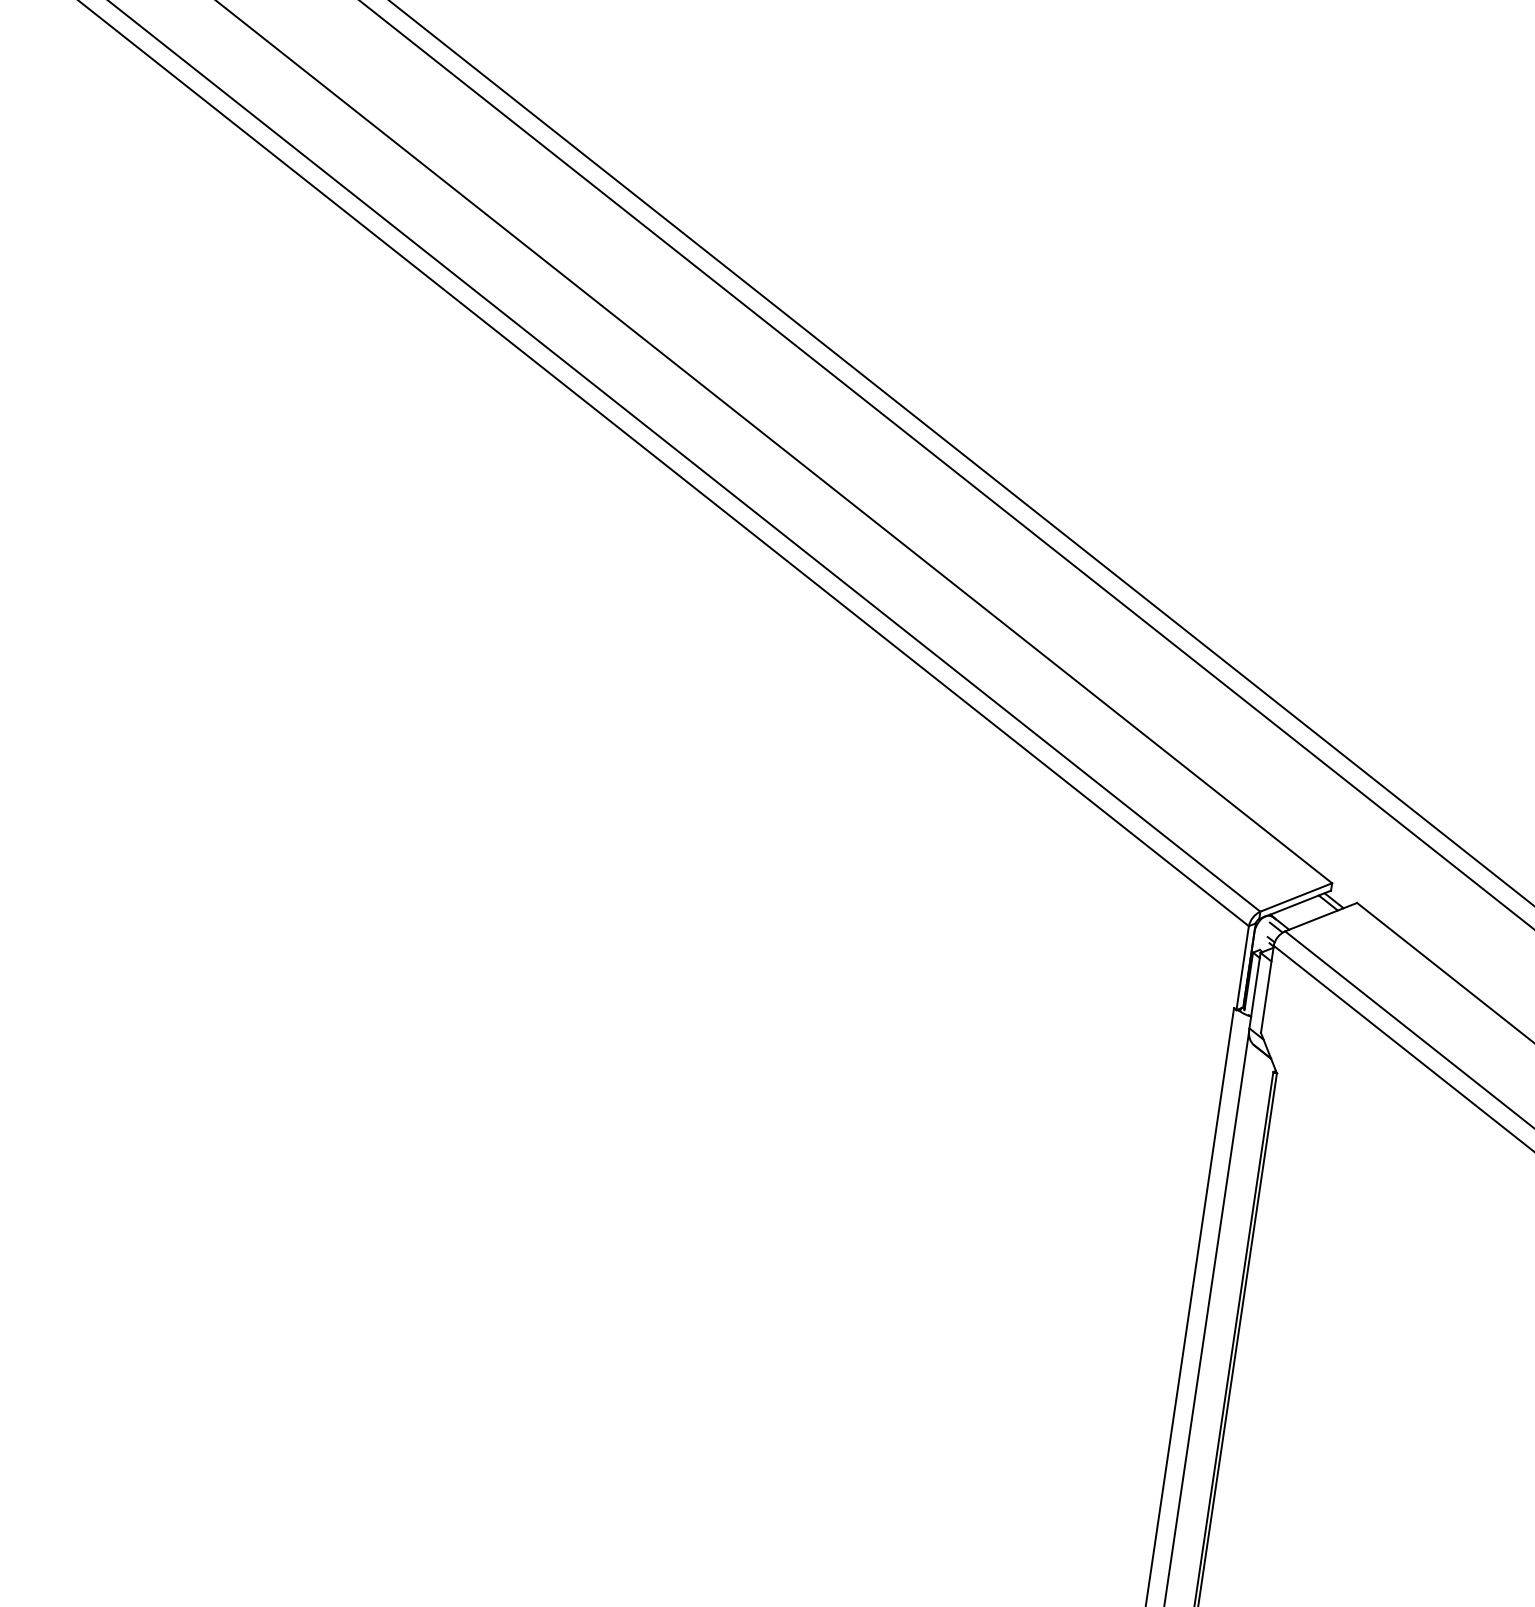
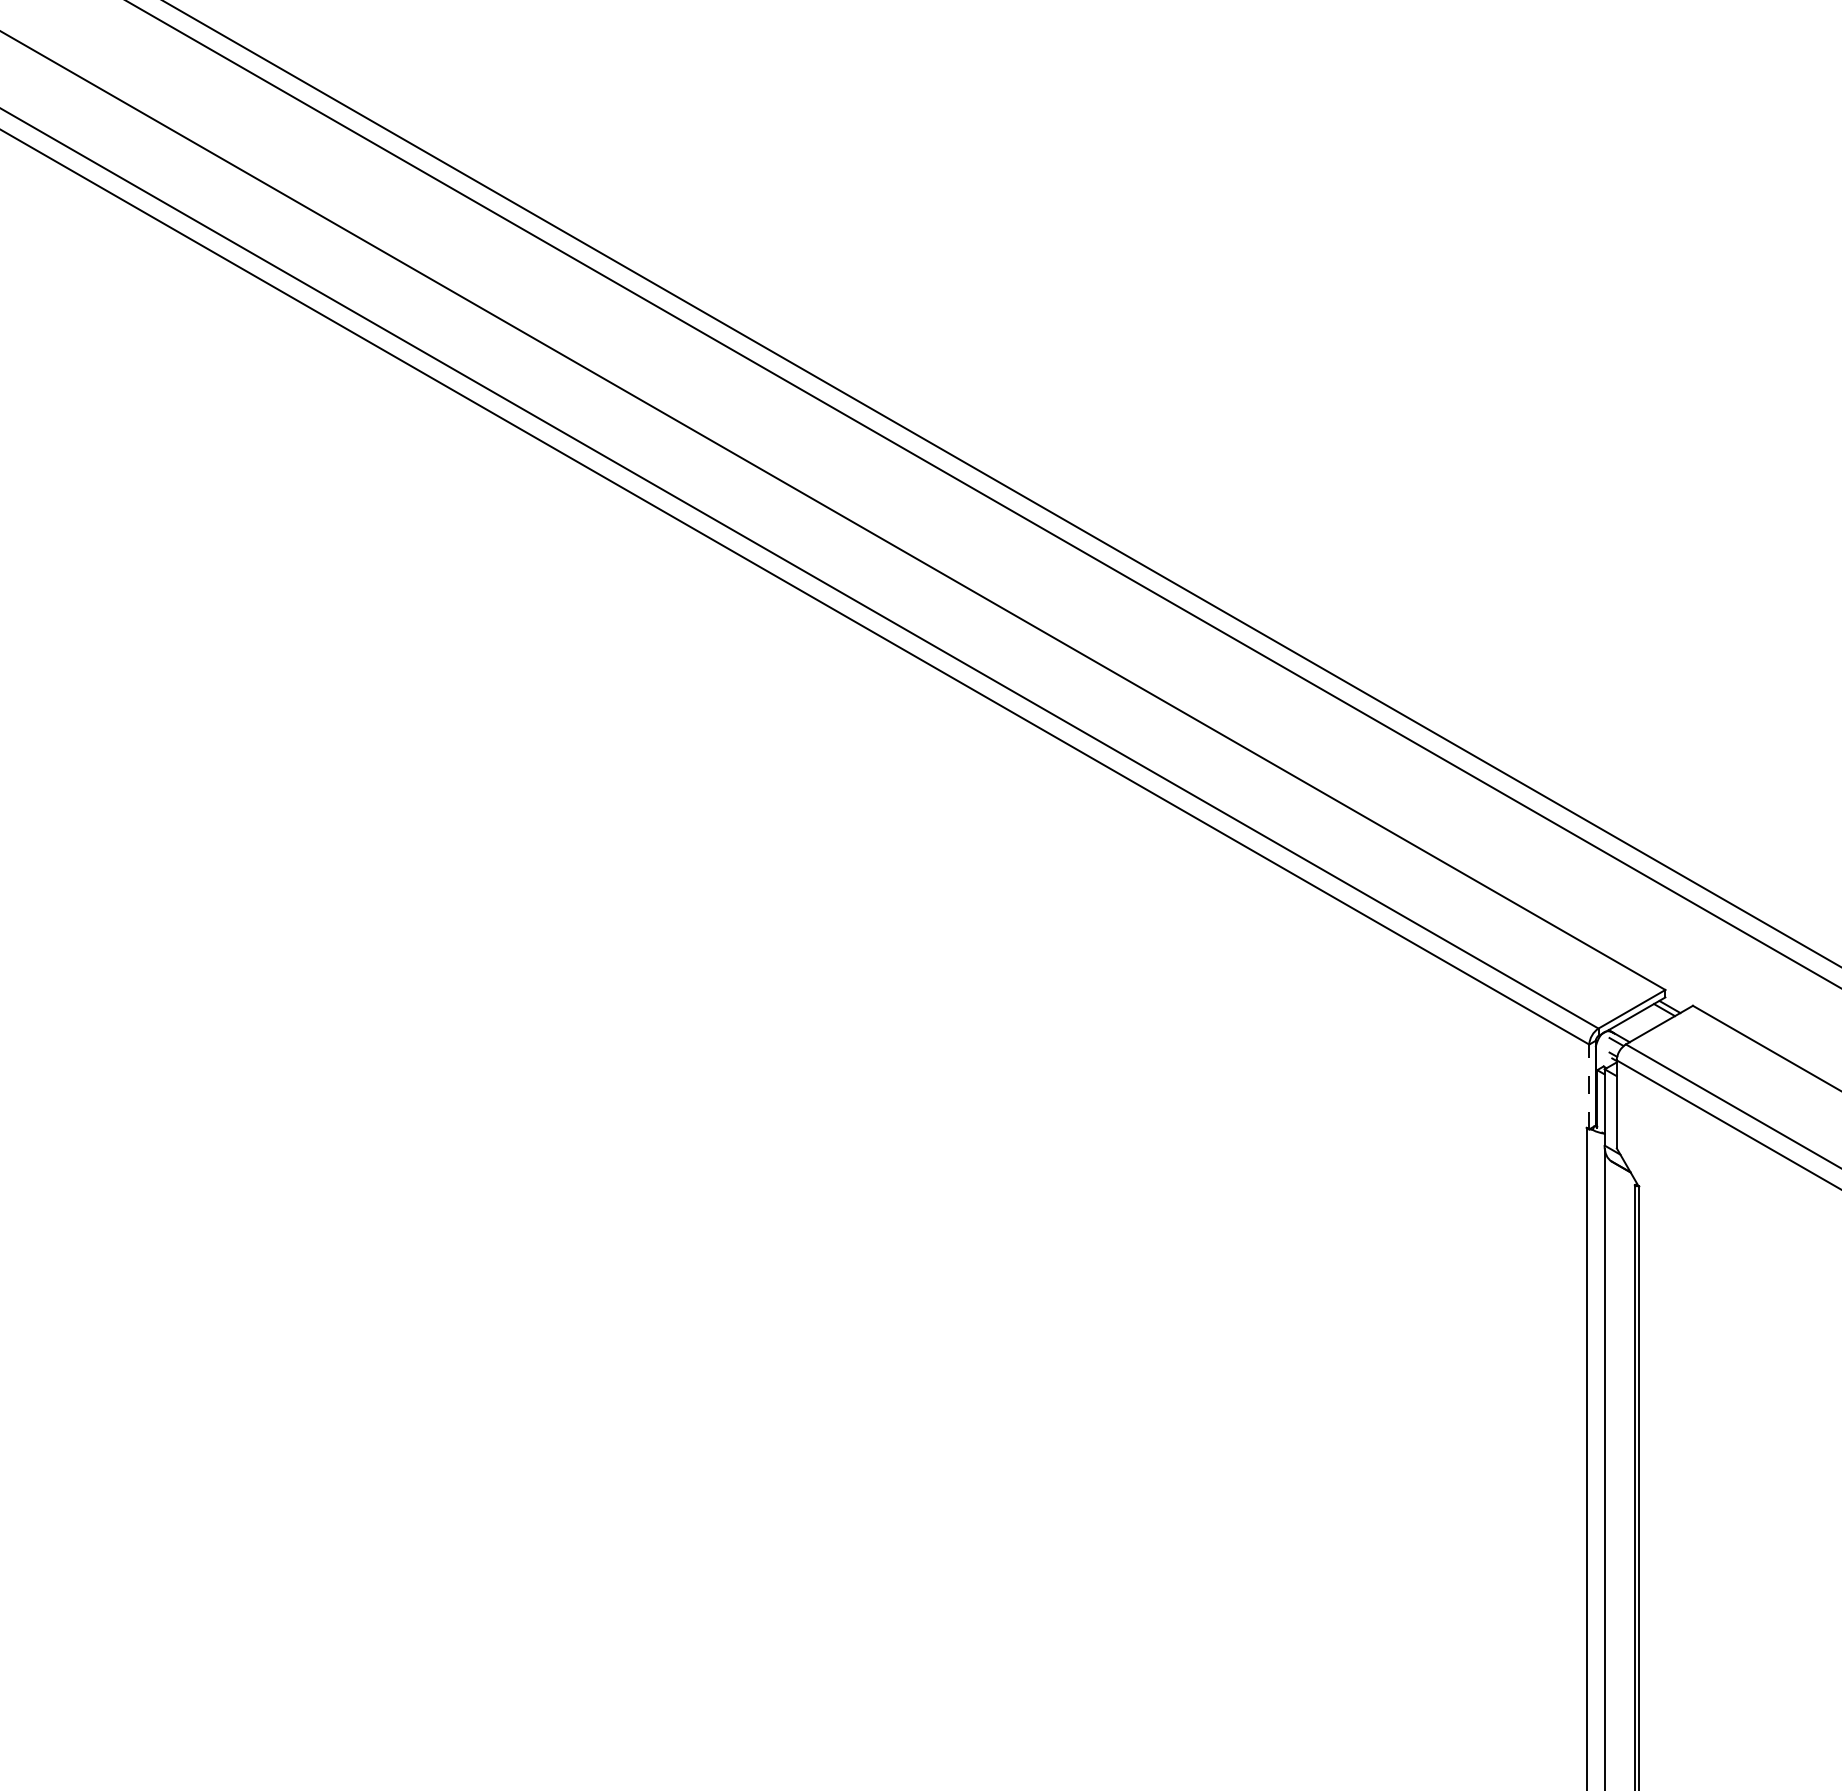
line: (1242, 967) -> (1589, 1086), solid -> dashed

